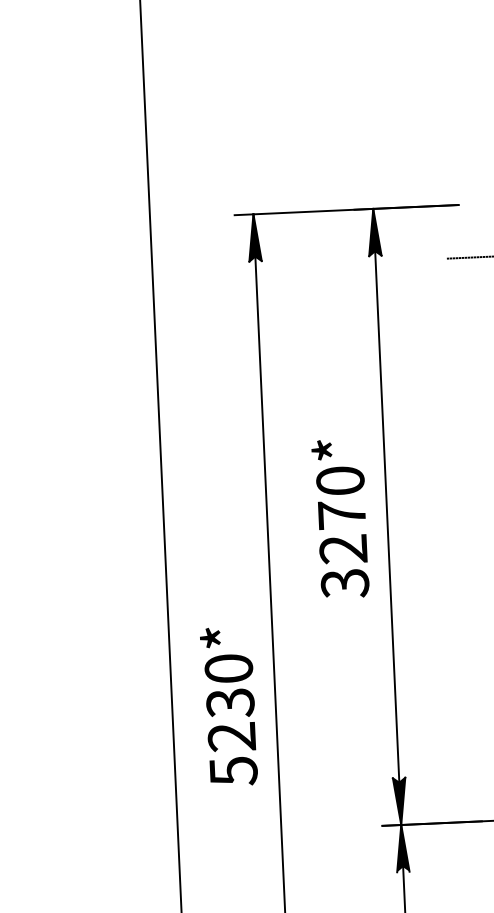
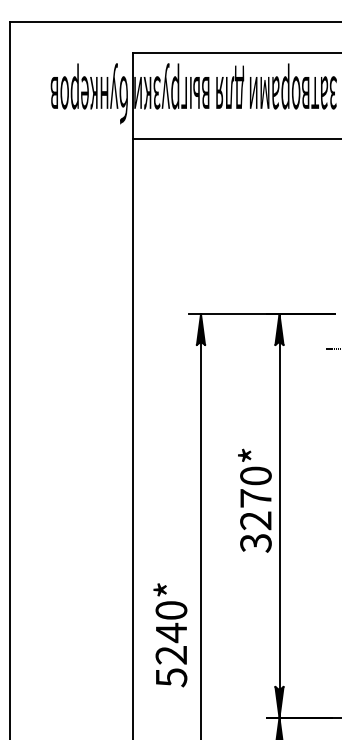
text: (339, 518) -> (254, 500), moved
text: (230, 702) -> (171, 632), 5230* -> 5240*

